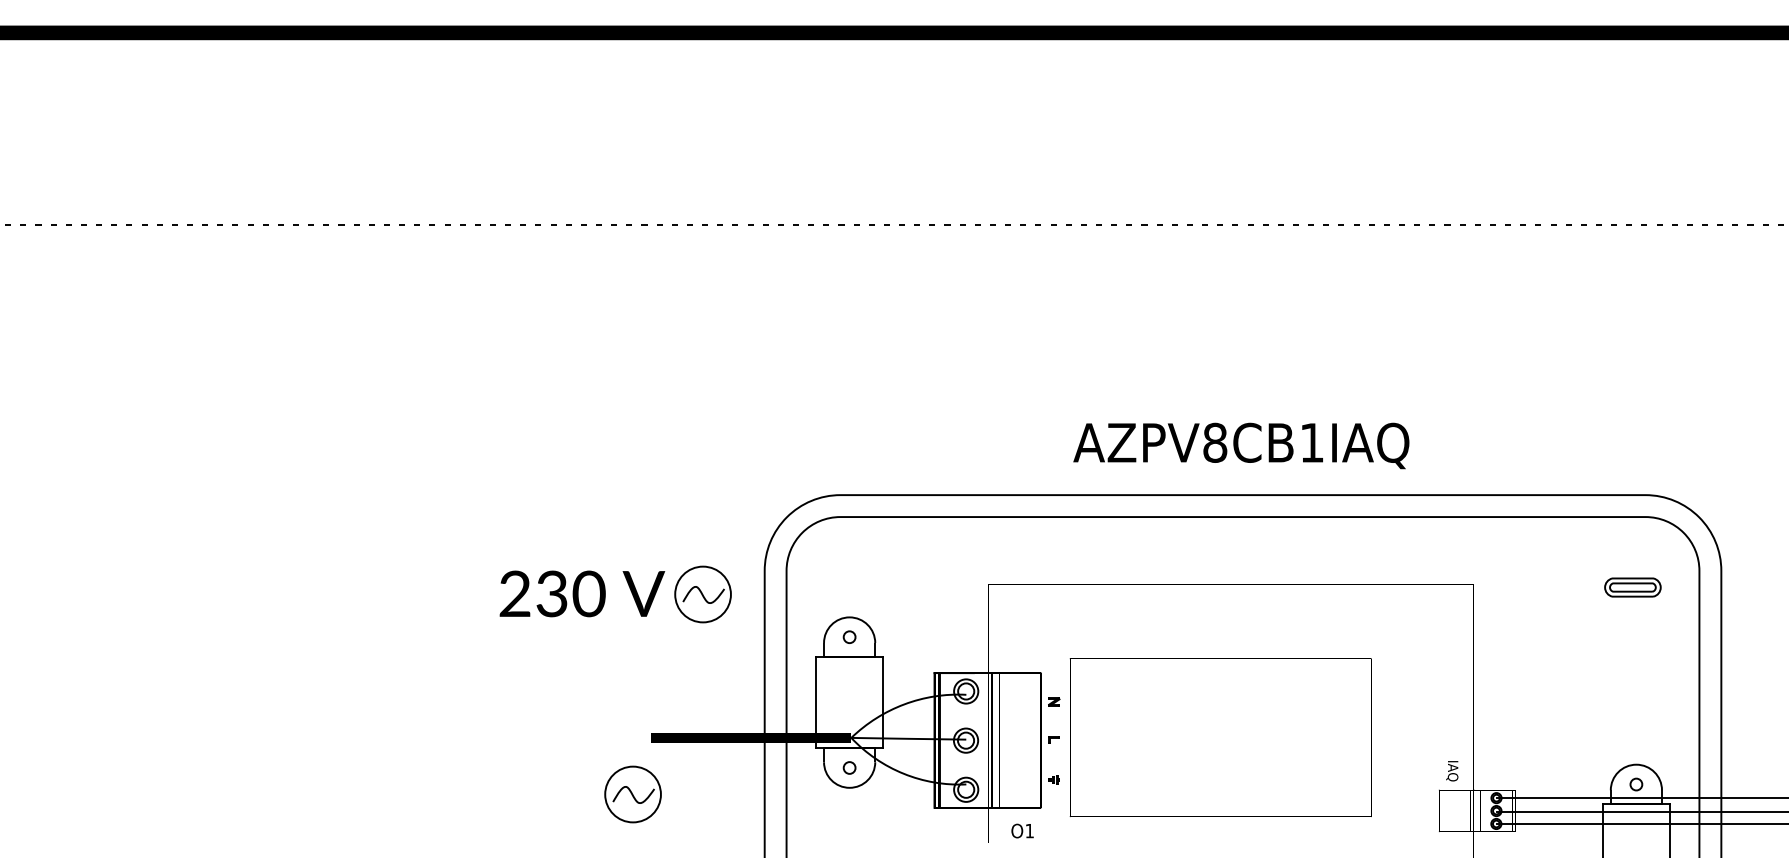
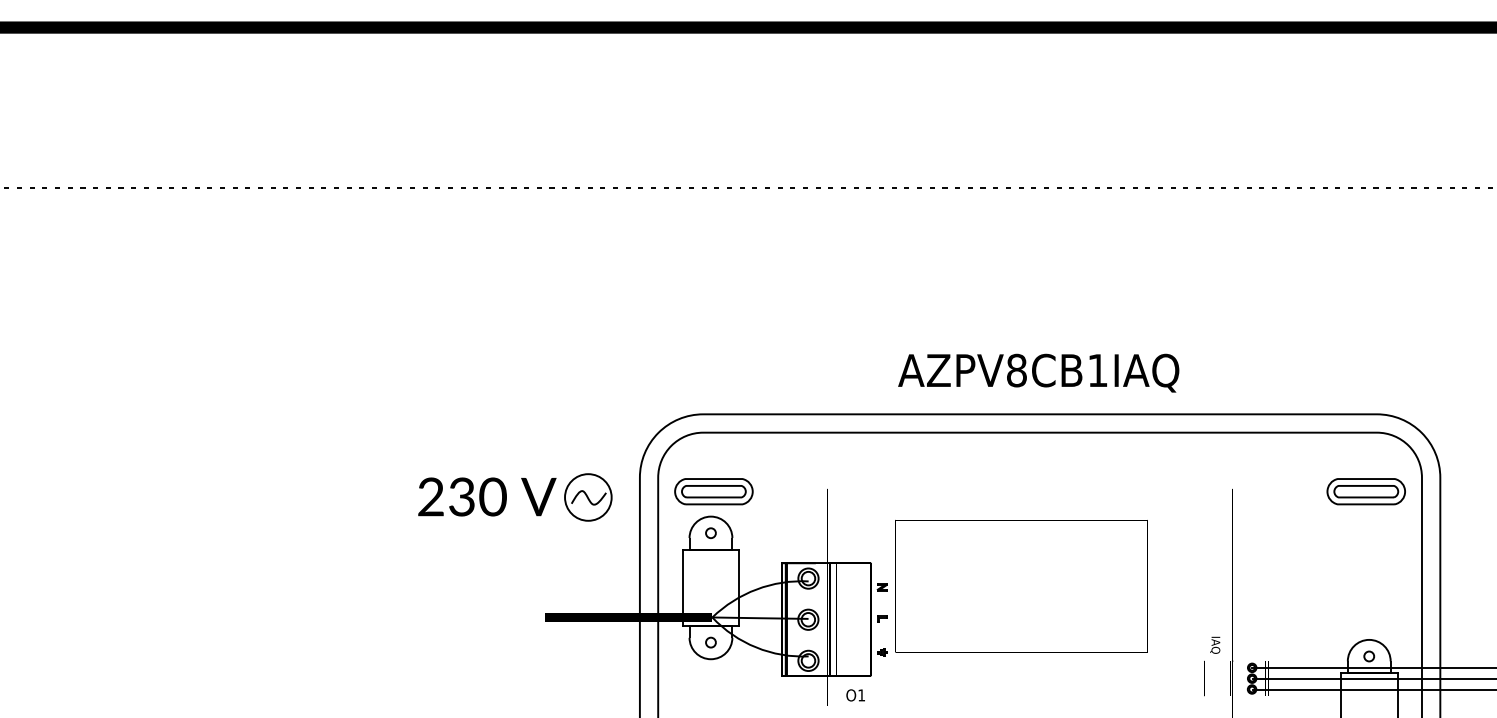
part: (852, 587) -> (713, 491), added
part: (1632, 587) -> (1365, 491), size x1.67
part: (1220, 737) -> (1021, 586), moved
part: (632, 794) -> (529, 664), removed

